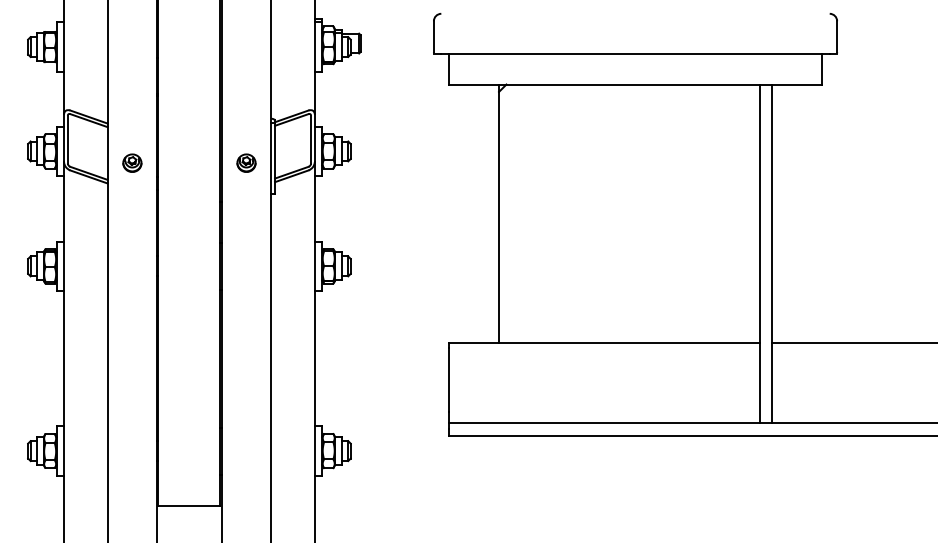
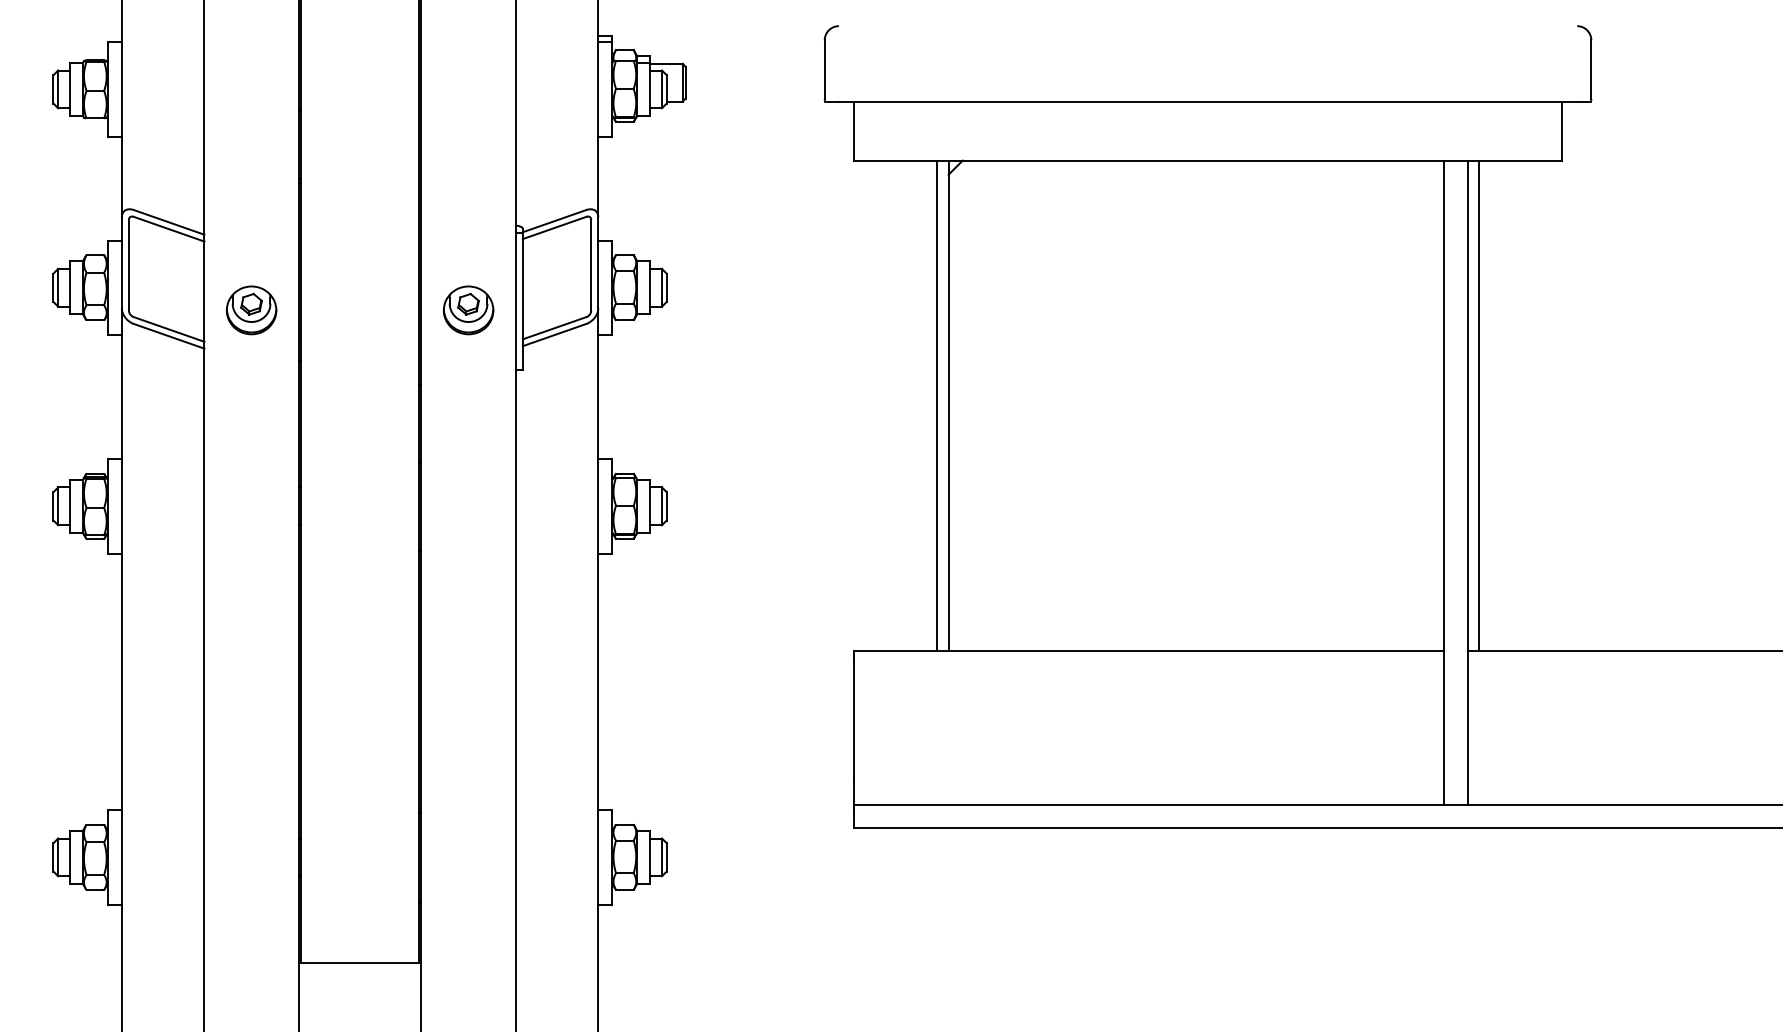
part: (132, 162) -> (251, 308), size x1.43
part: (246, 162) -> (468, 308), size x1.43
line: (492, 213) -> (936, 405), added
line: (778, 213) -> (1479, 405), added

